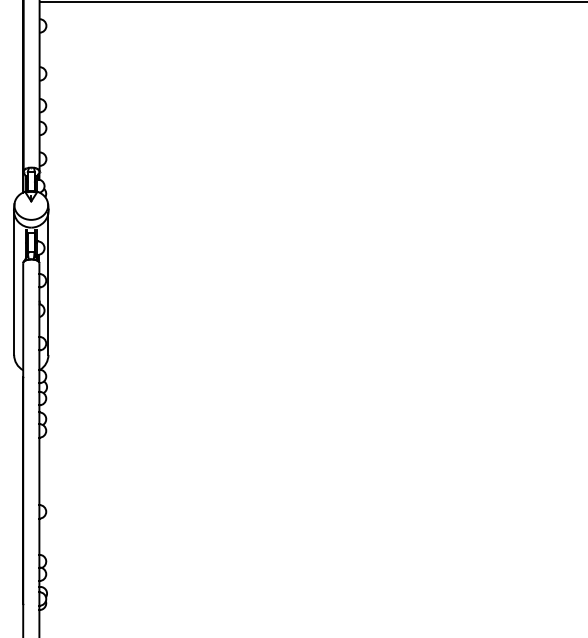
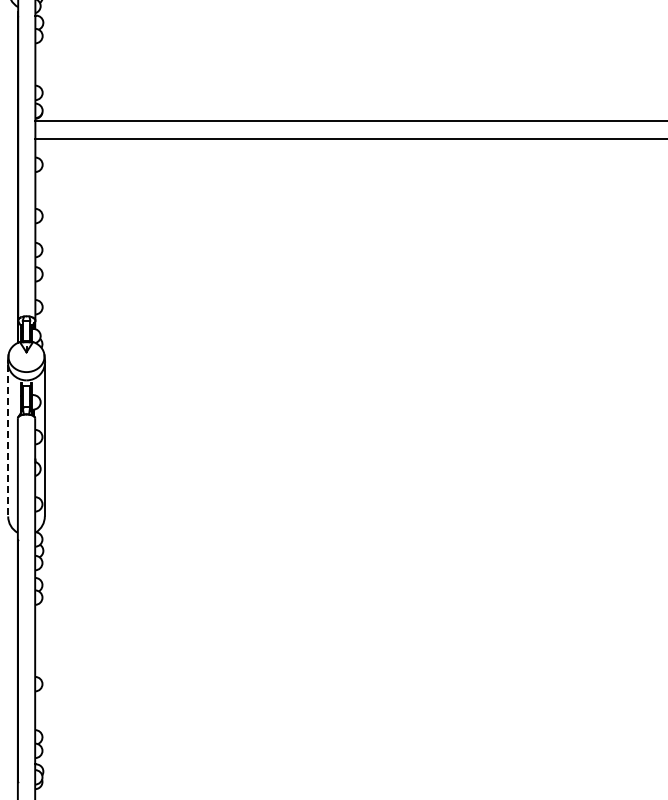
line: (14, 283) -> (8, 440), solid -> dashed

